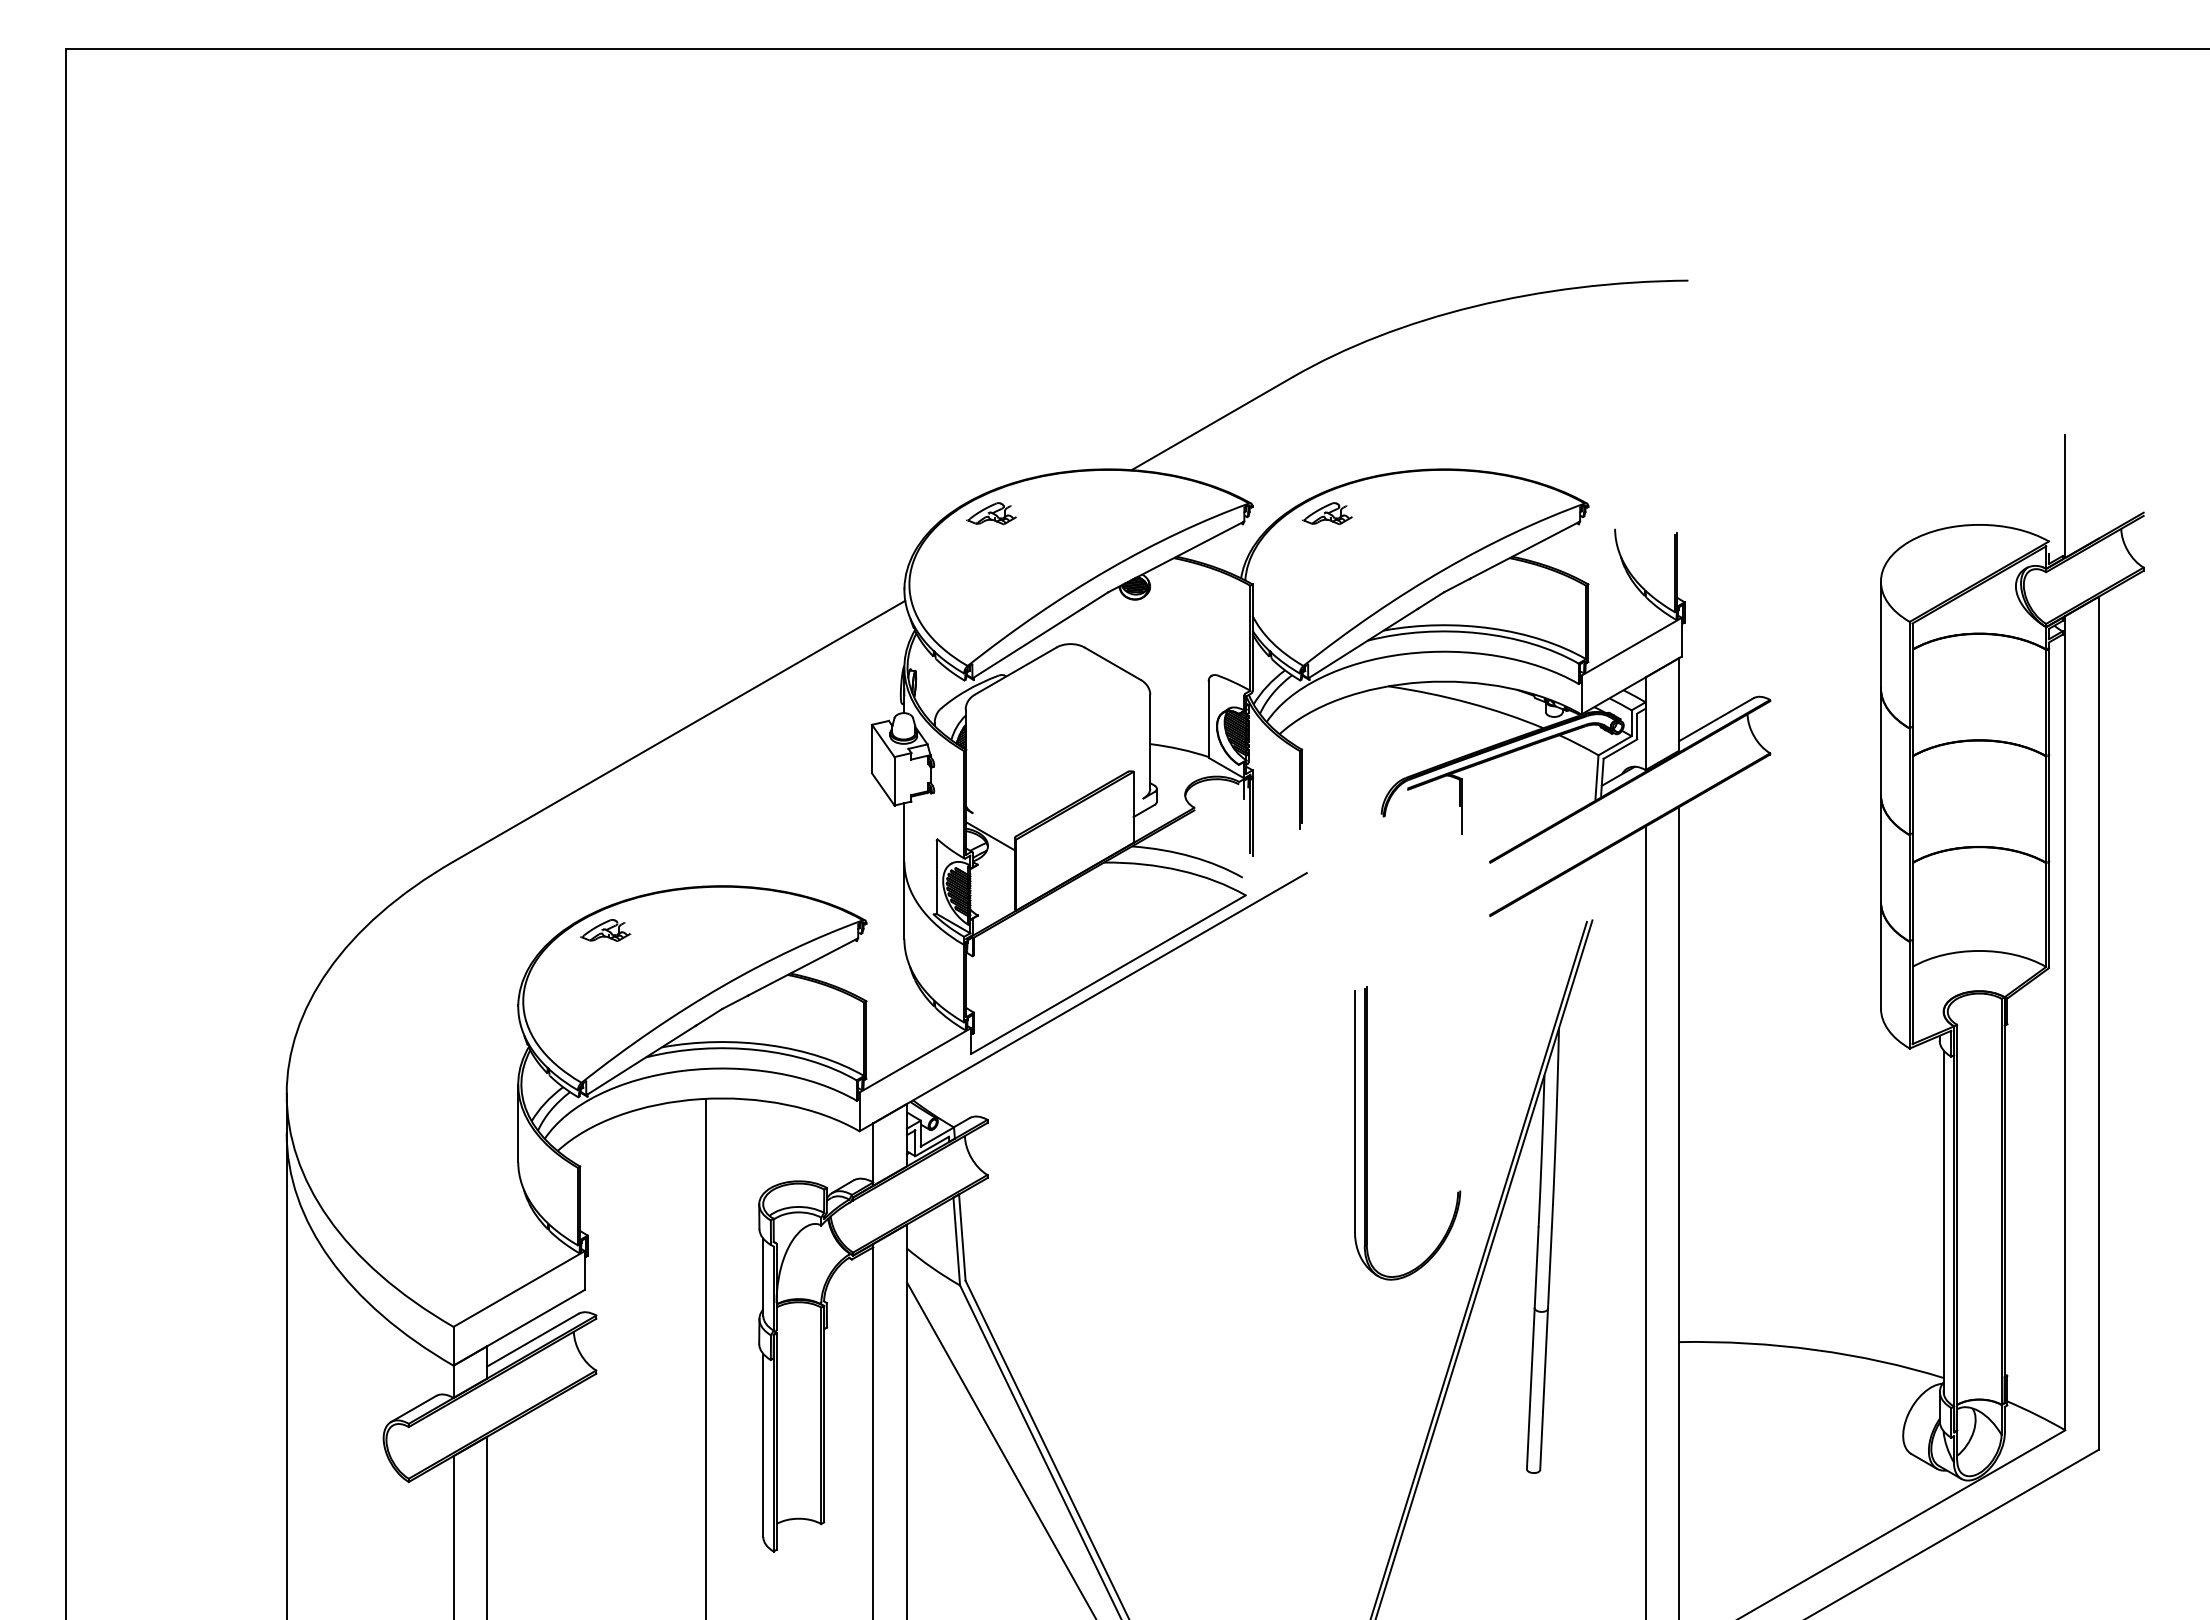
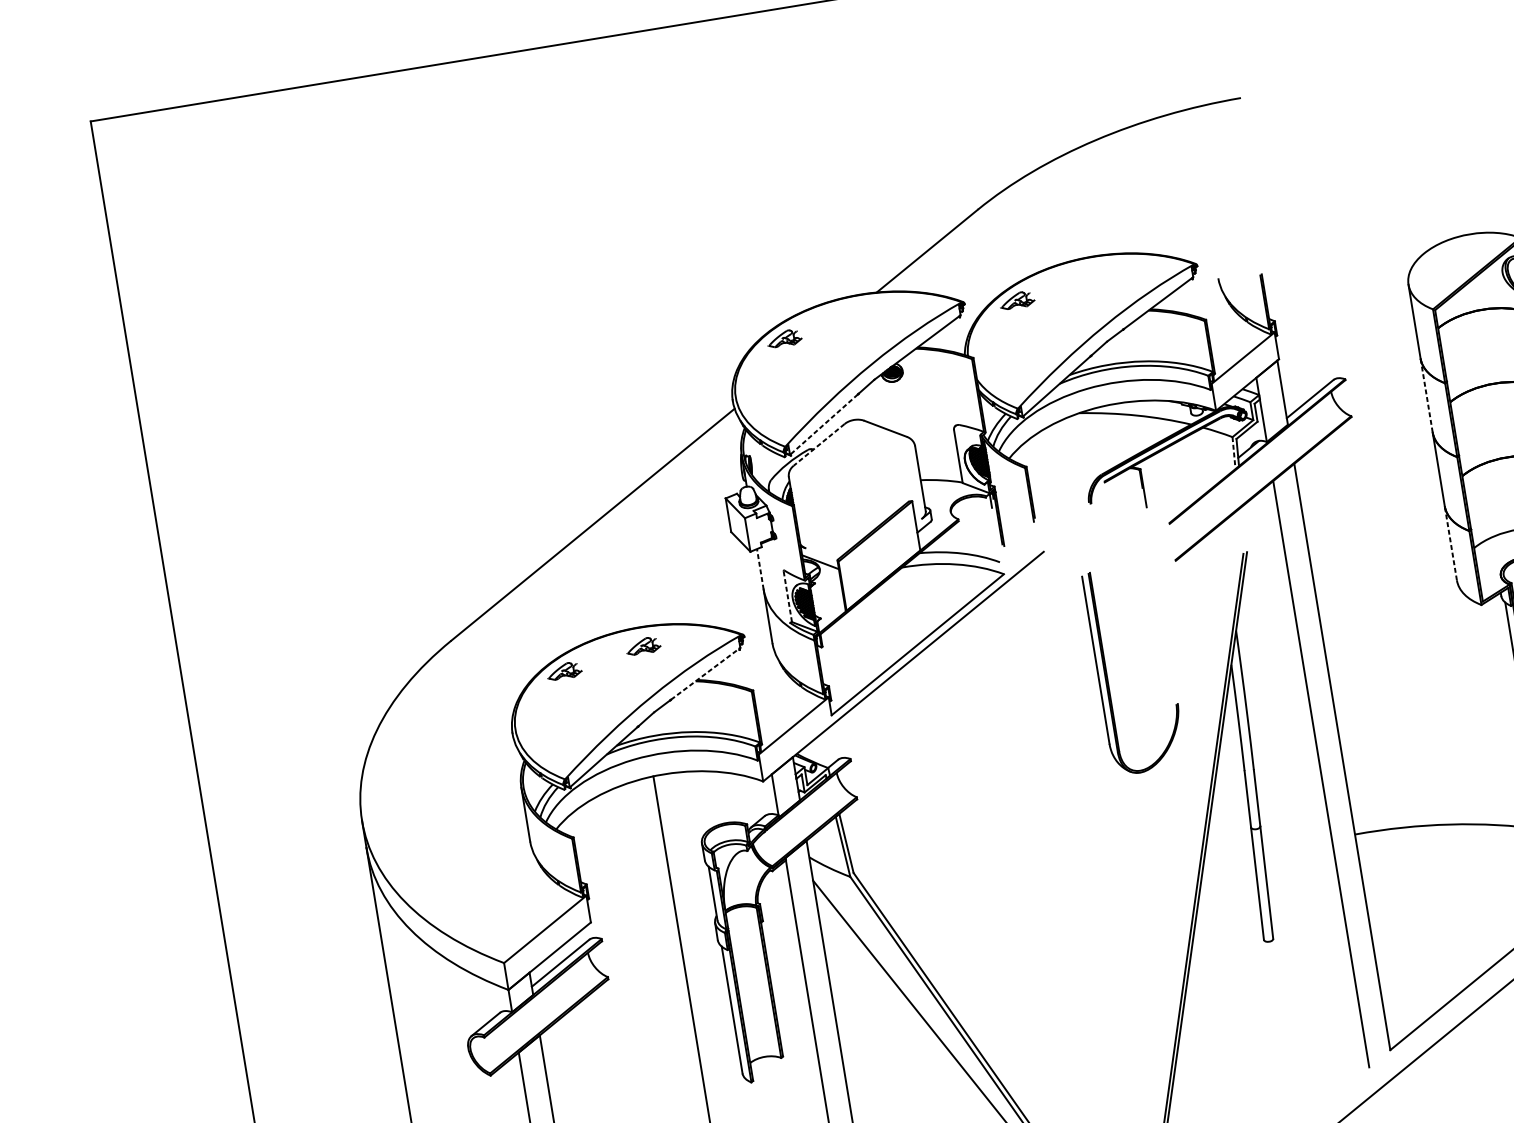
line: (1028, 643) -> (824, 424), solid -> dashed
line: (1015, 671) -> (819, 445), solid -> dashed
line: (1880, 741) -> (1426, 395), solid -> dashed
line: (1596, 777) -> (1233, 452), solid -> dashed
line: (904, 831) -> (760, 568), solid -> dashed
line: (936, 877) -> (787, 596), solid -> dashed
part: (722, 913) -> (643, 646), added
line: (1880, 954) -> (1450, 543), solid -> dashed
line: (802, 967) -> (705, 674), solid -> dashed
part: (1367, 1133) -> (1106, 674), moved

